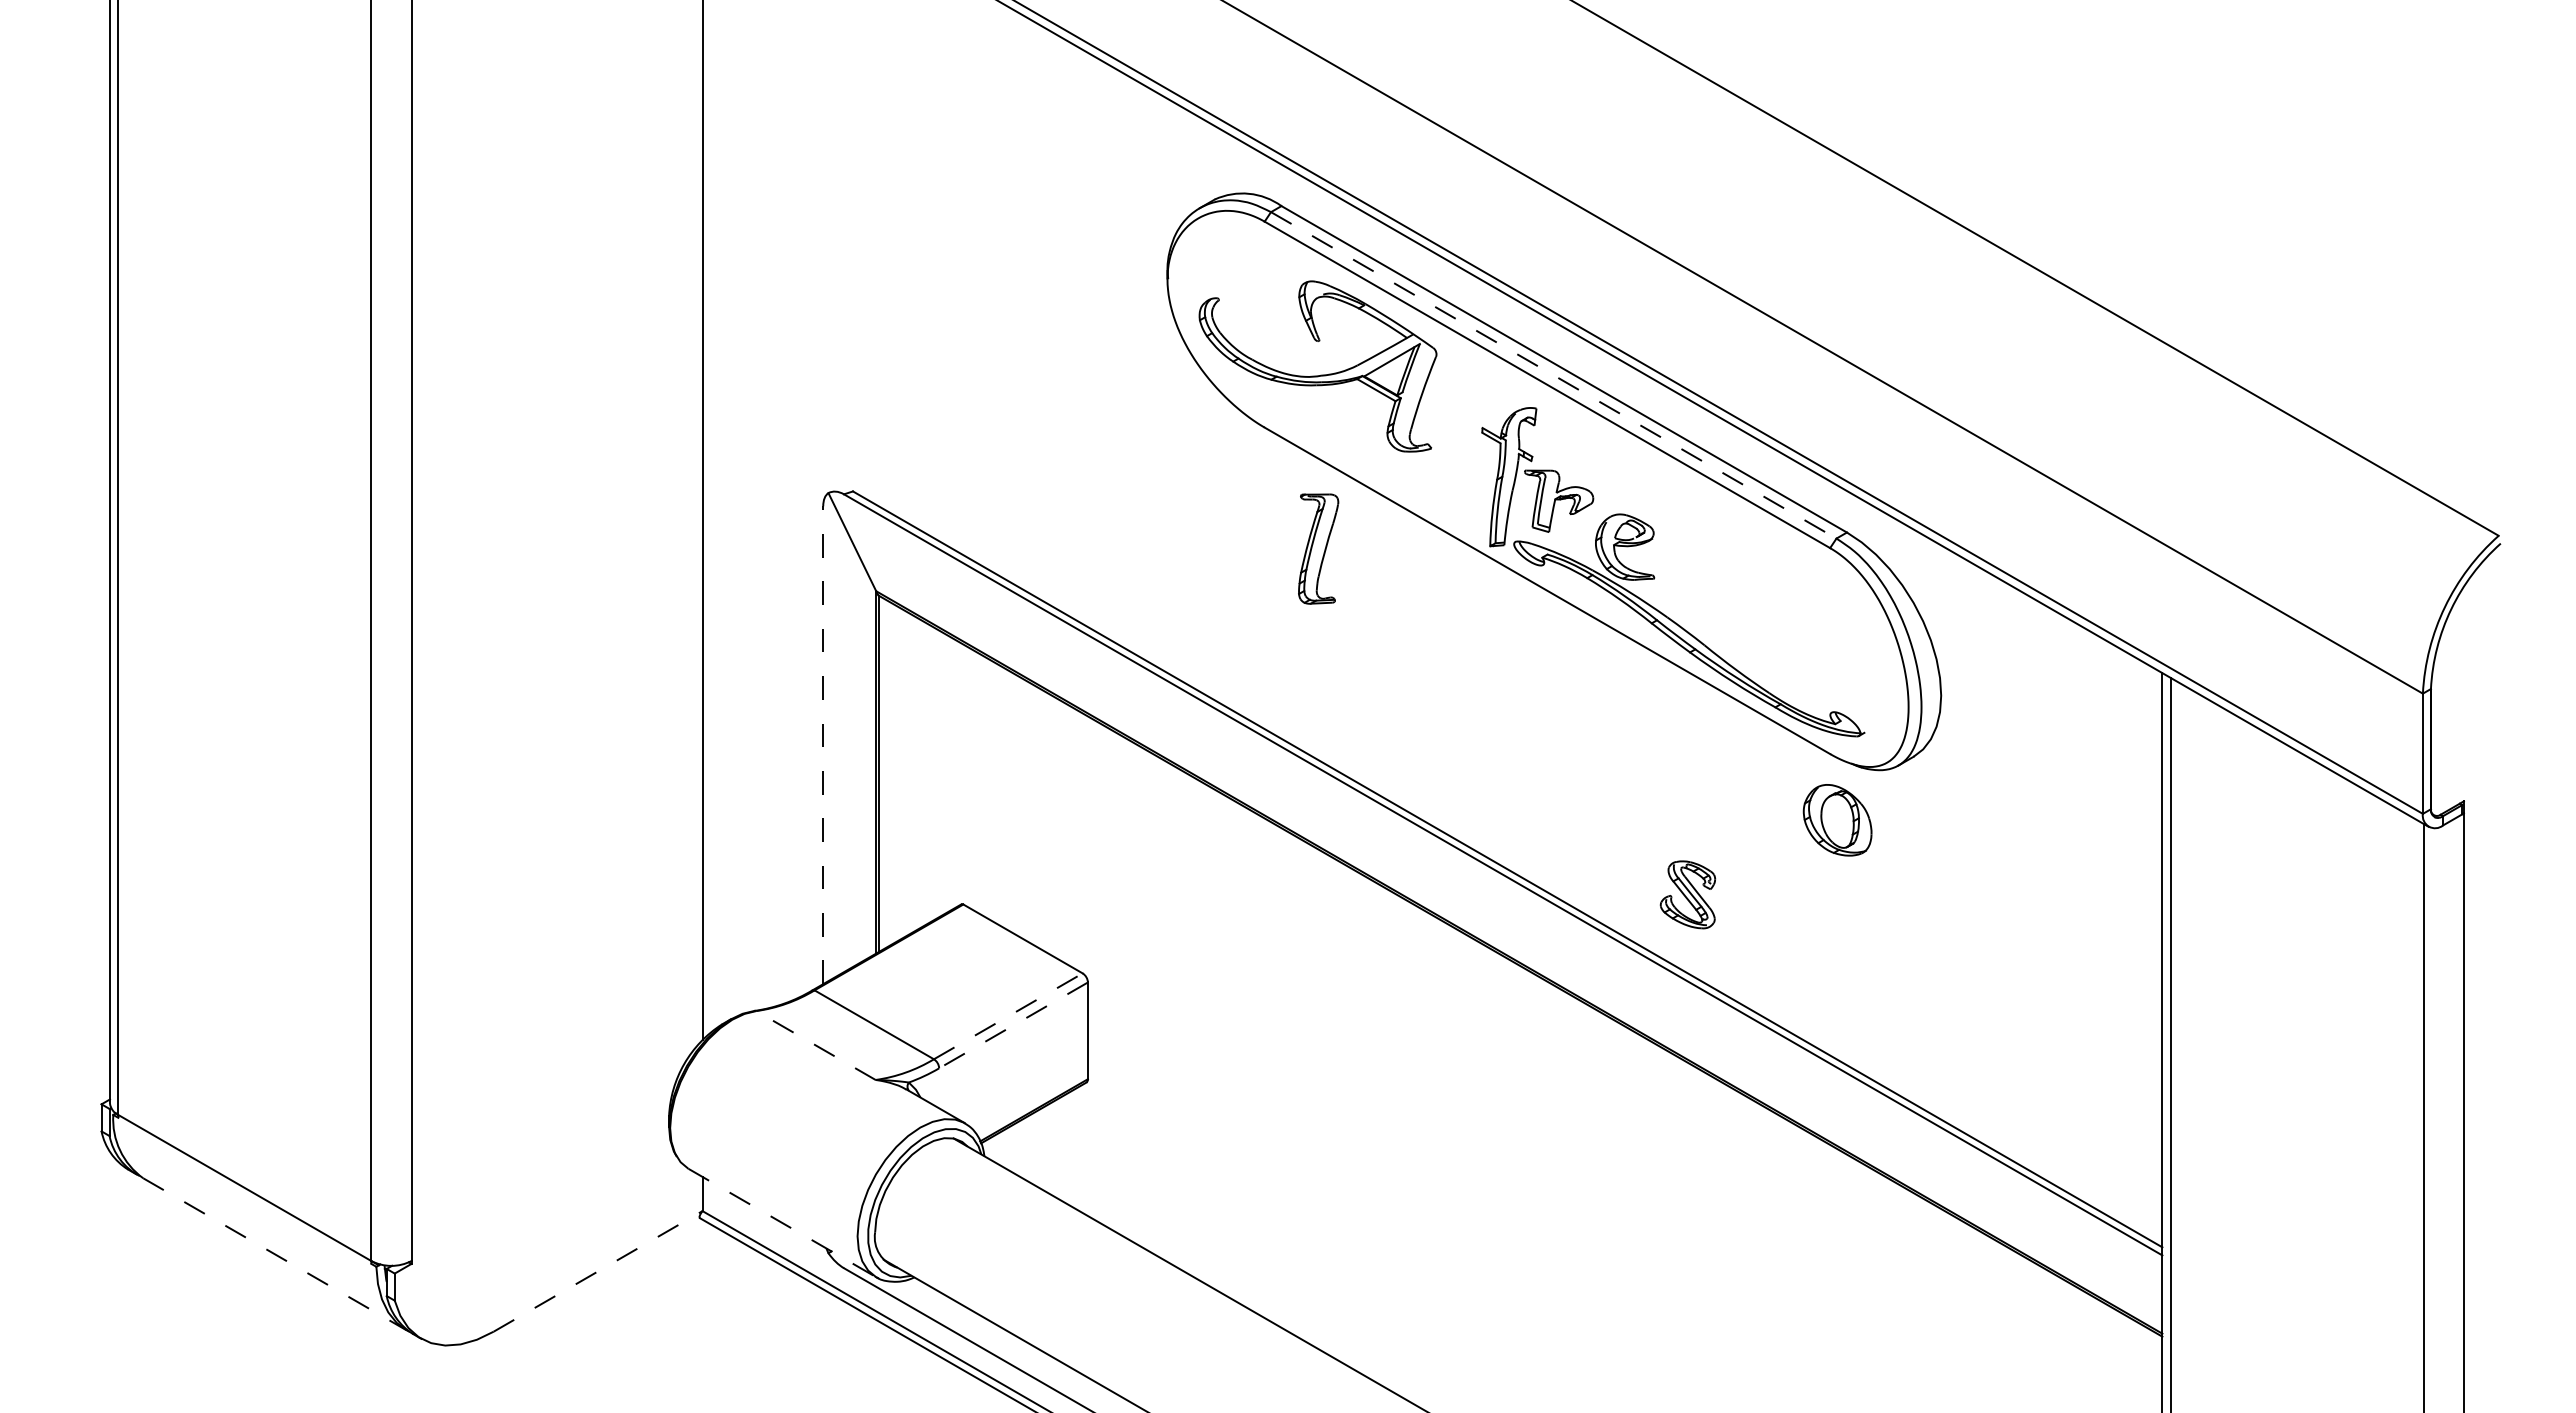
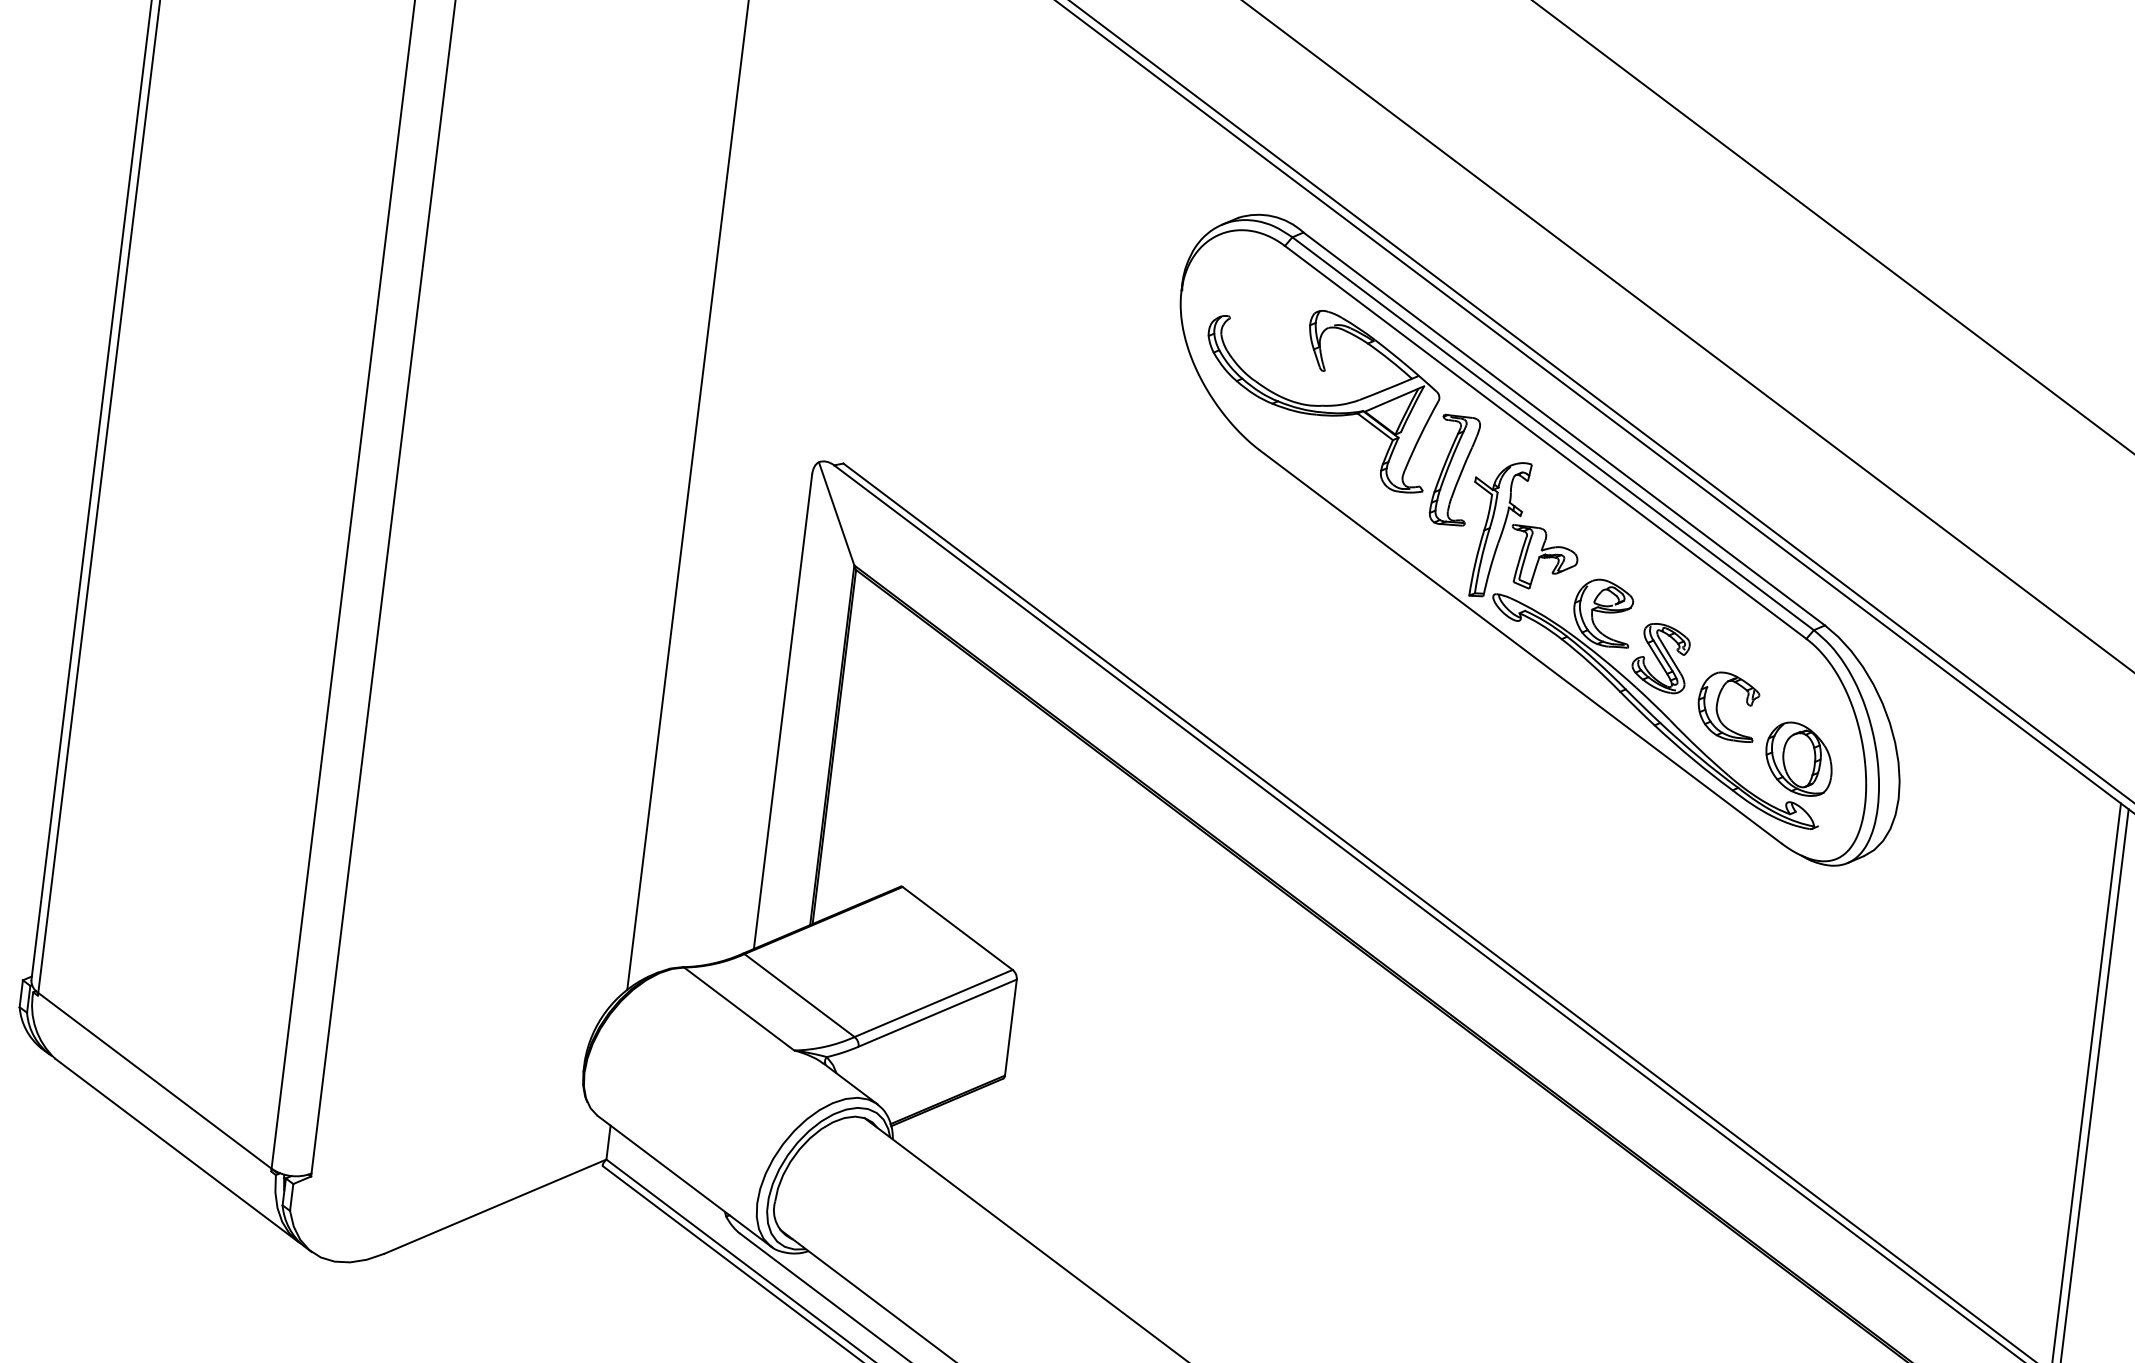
line: (1554, 375) -> (1553, 433), dashed -> solid
part: (1318, 548) -> (1454, 470), moved
part: (1750, 624) -> (1718, 705), added
line: (823, 745) -> (783, 712), dashed -> solid
part: (1837, 820) -> (1799, 759), moved
part: (1687, 894) -> (1660, 657), moved
line: (1008, 1016) -> (933, 1003), dashed -> solid
line: (1013, 1025) -> (937, 1013), dashed -> solid
line: (815, 1045) -> (738, 1008), dashed -> solid
line: (782, 1223) -> (684, 1181), dashed -> solid
line: (274, 1254) -> (176, 1150), dashed -> solid
line: (598, 1271) -> (495, 1206), dashed -> solid

